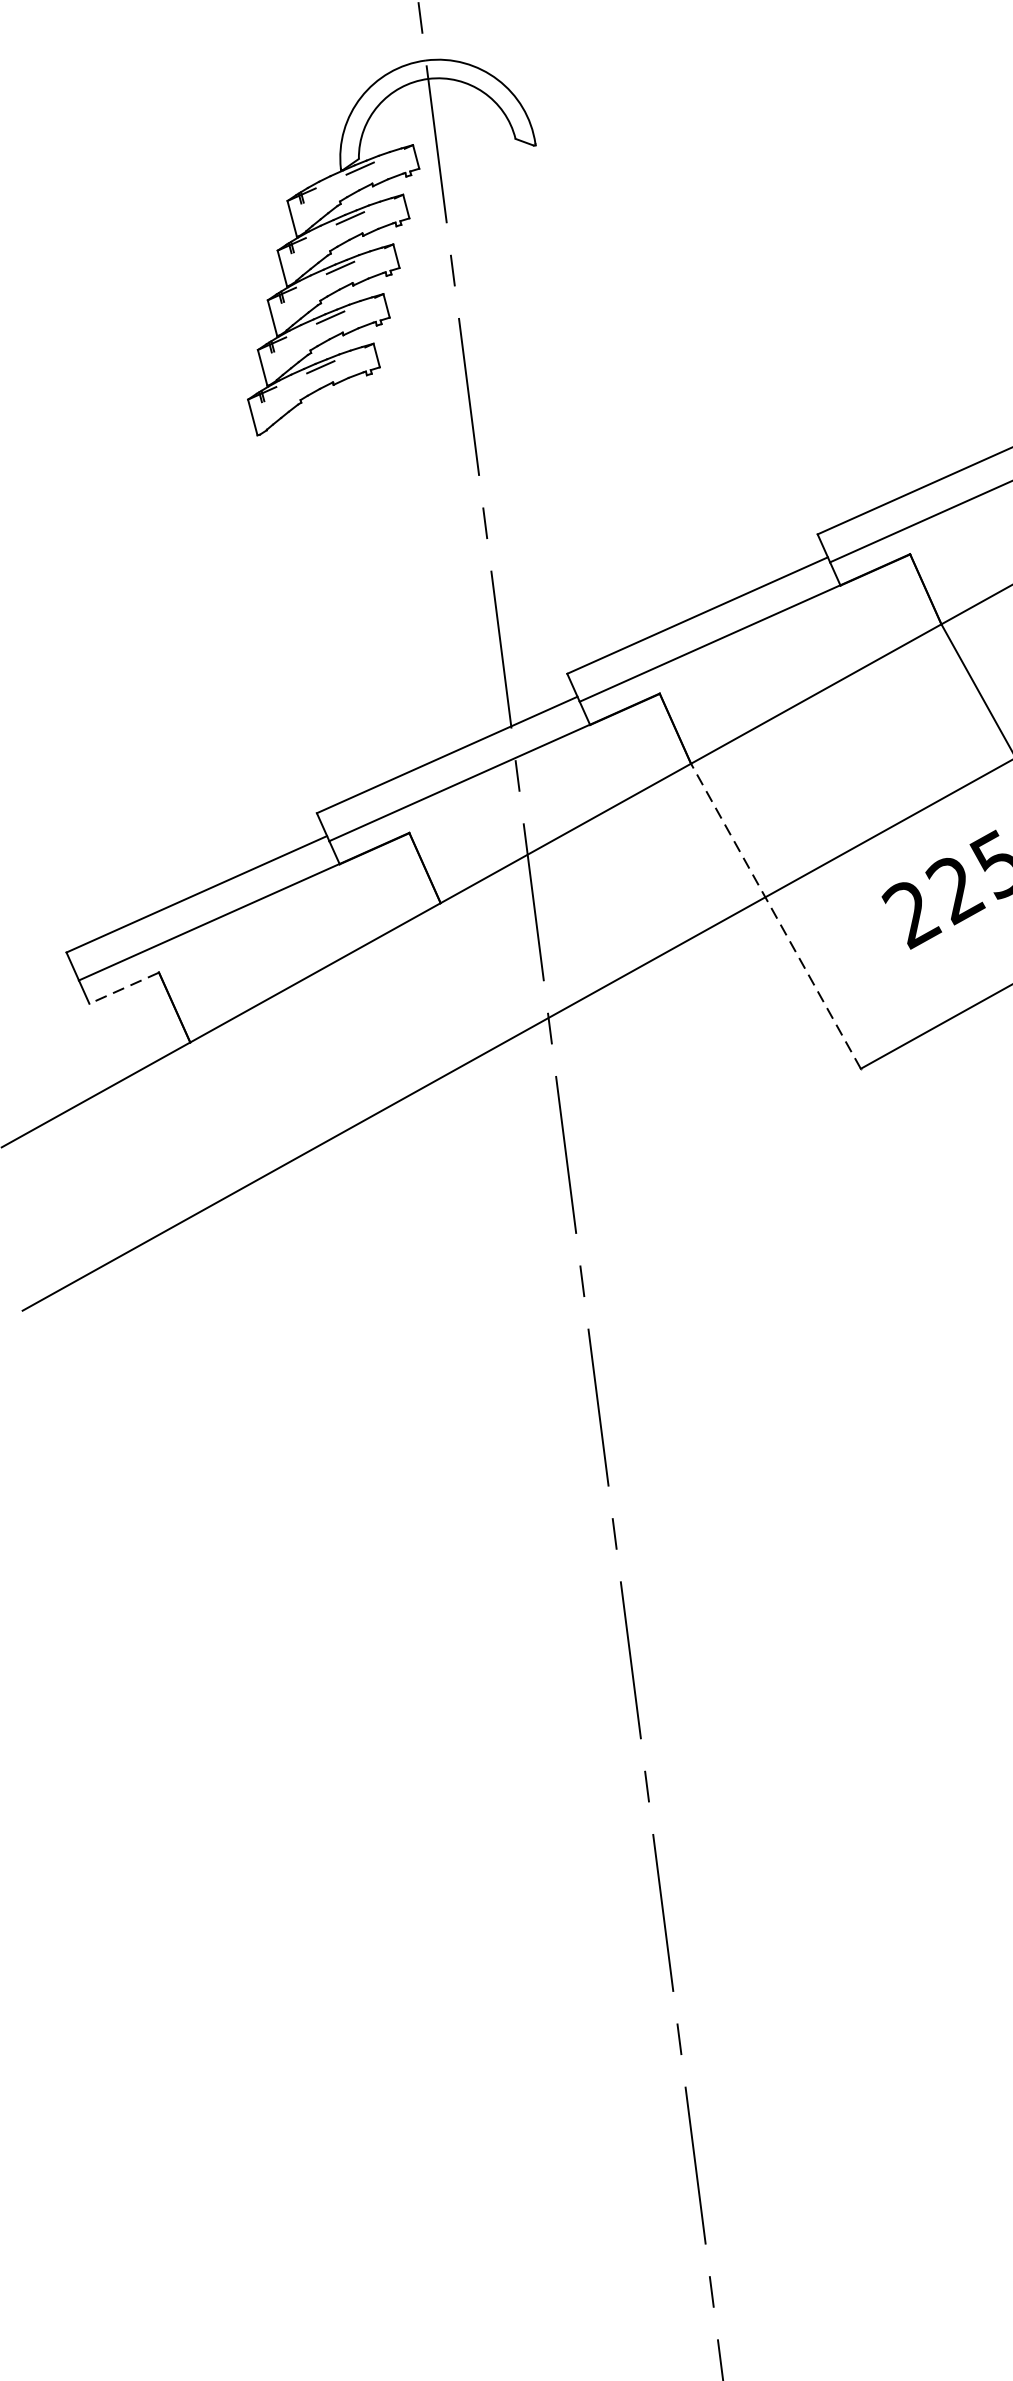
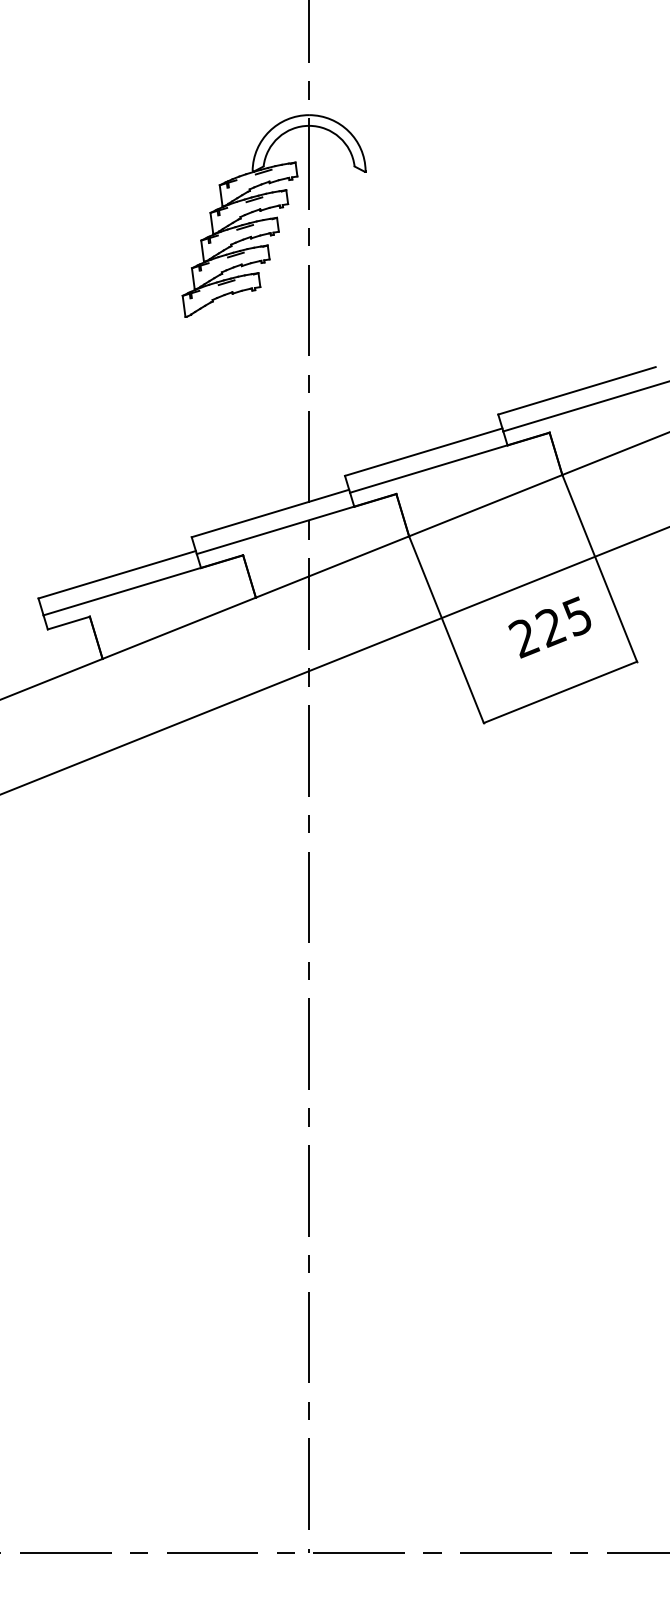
line: (775, 915) -> (446, 629), dashed -> solid
line: (123, 988) -> (68, 623), dashed -> solid

